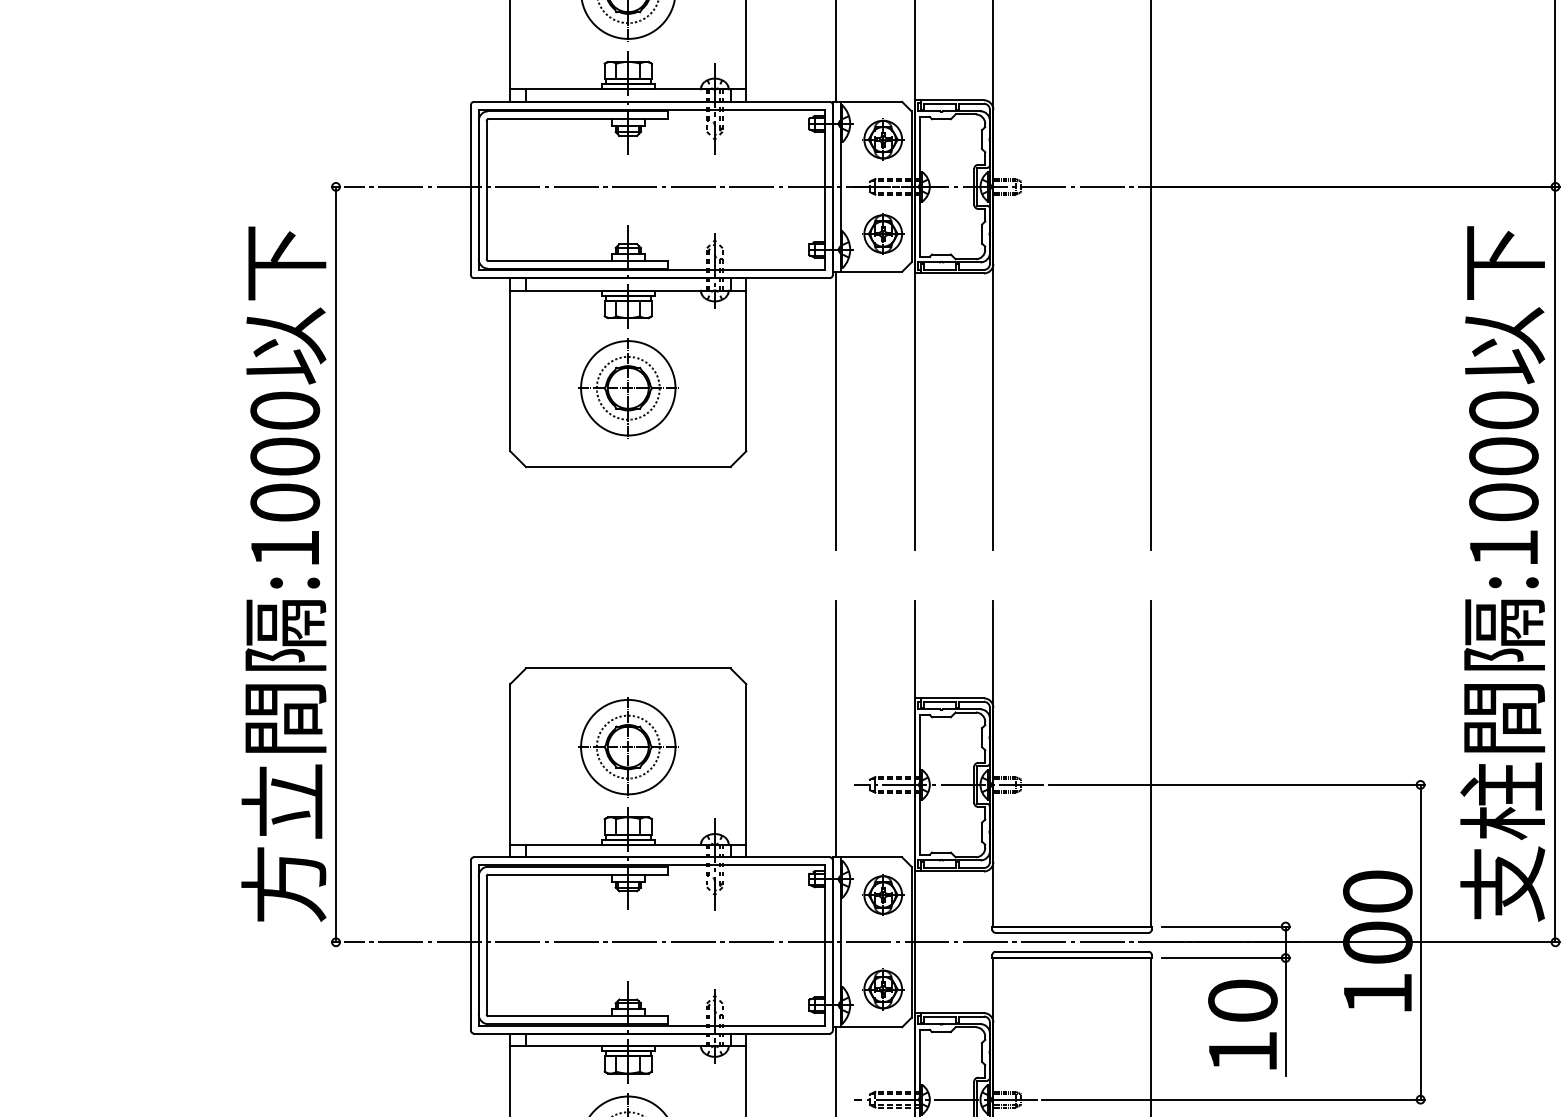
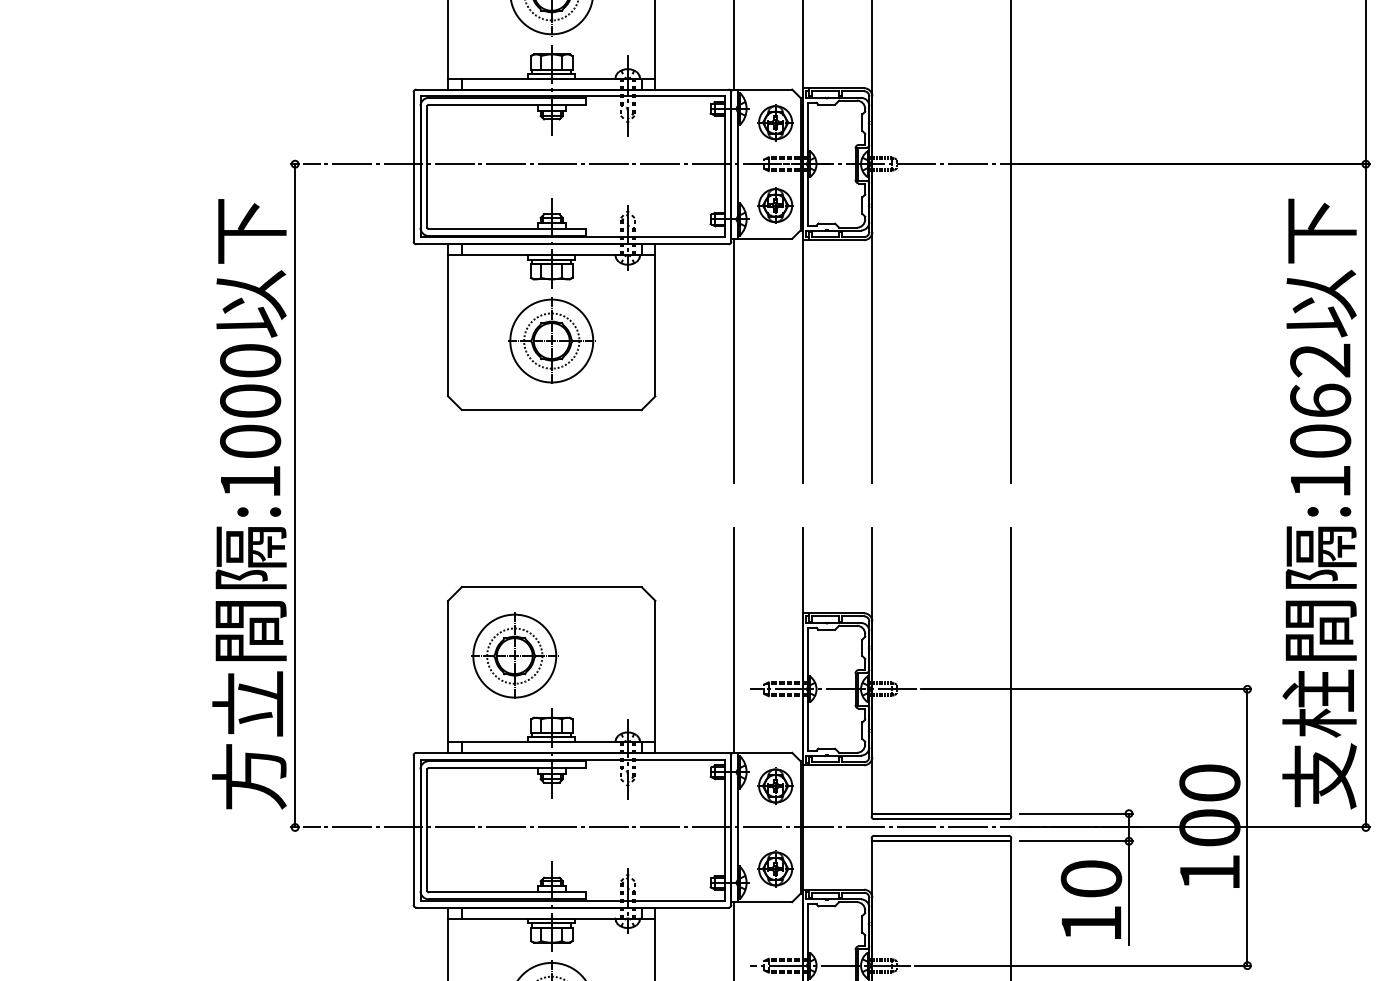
text: (1503, 433) -> (1320, 380), :1000 -> :1062
part: (627, 746) -> (514, 655), moved

